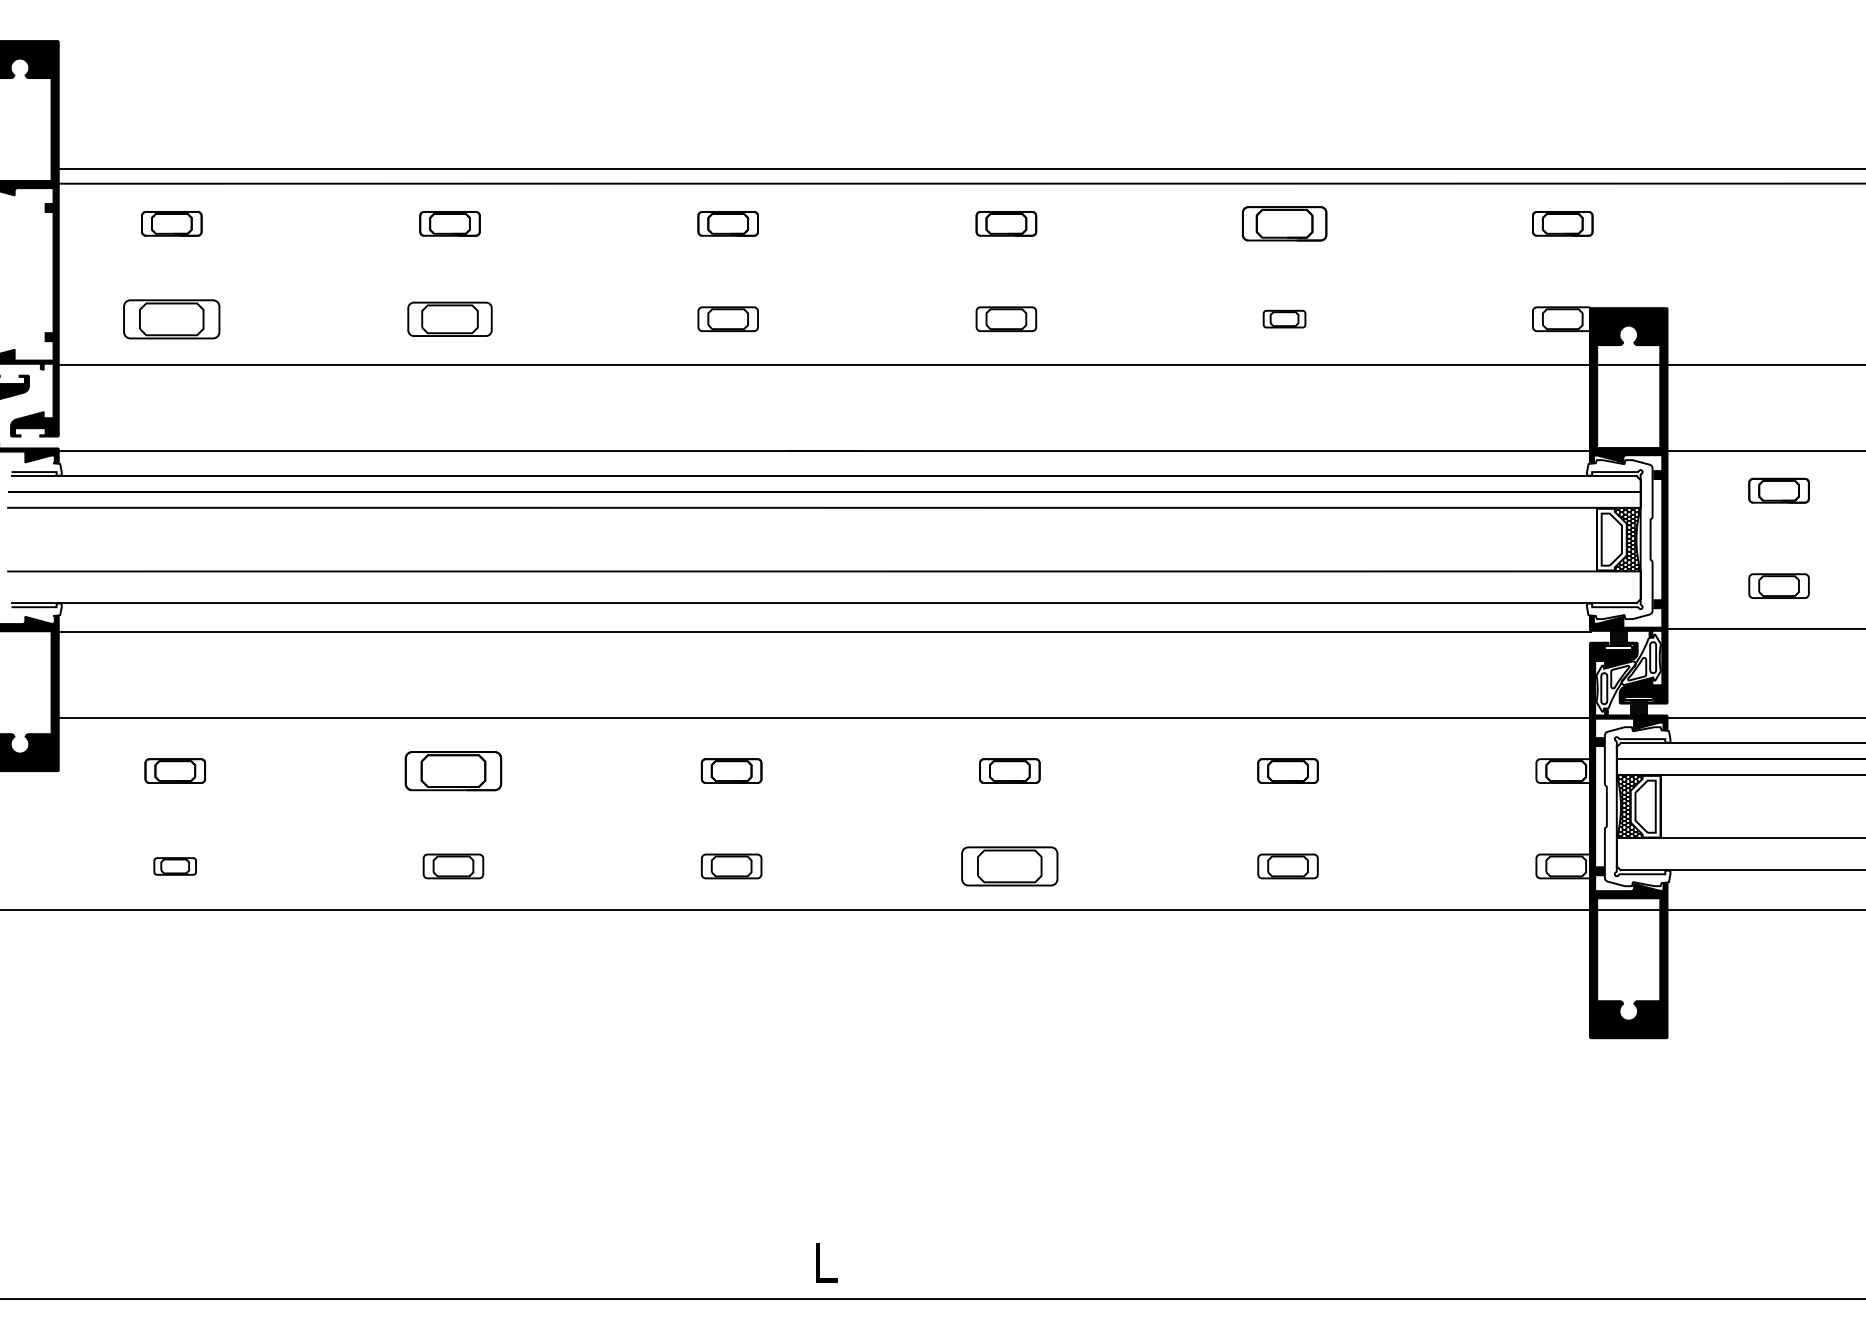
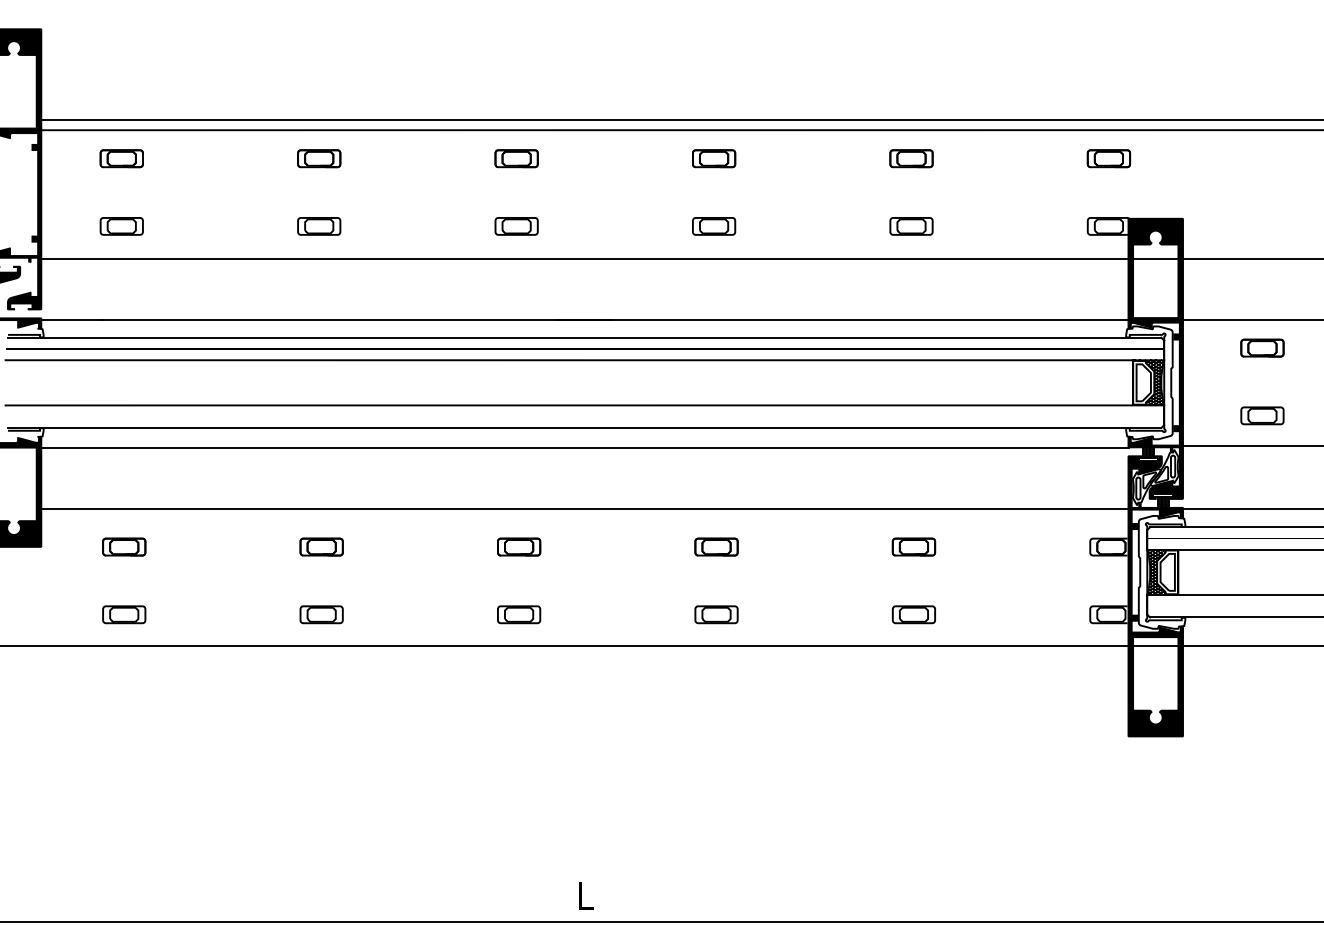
part: (1284, 223) -> (911, 158), size x0.71
part: (171, 318) -> (121, 225), size x0.62
part: (449, 318) -> (318, 225), size x0.71
part: (1284, 318) -> (911, 225), size x1.43
part: (453, 770) -> (321, 546), size x0.62
part: (174, 866) -> (123, 614), size x1.43
part: (1009, 866) -> (716, 614), size x0.62

